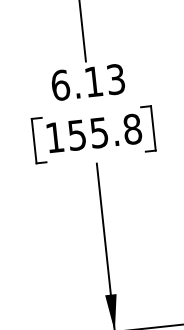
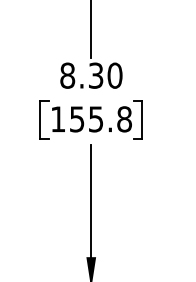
text: (88, 82) -> (91, 75), 6.13 -> 8.30

